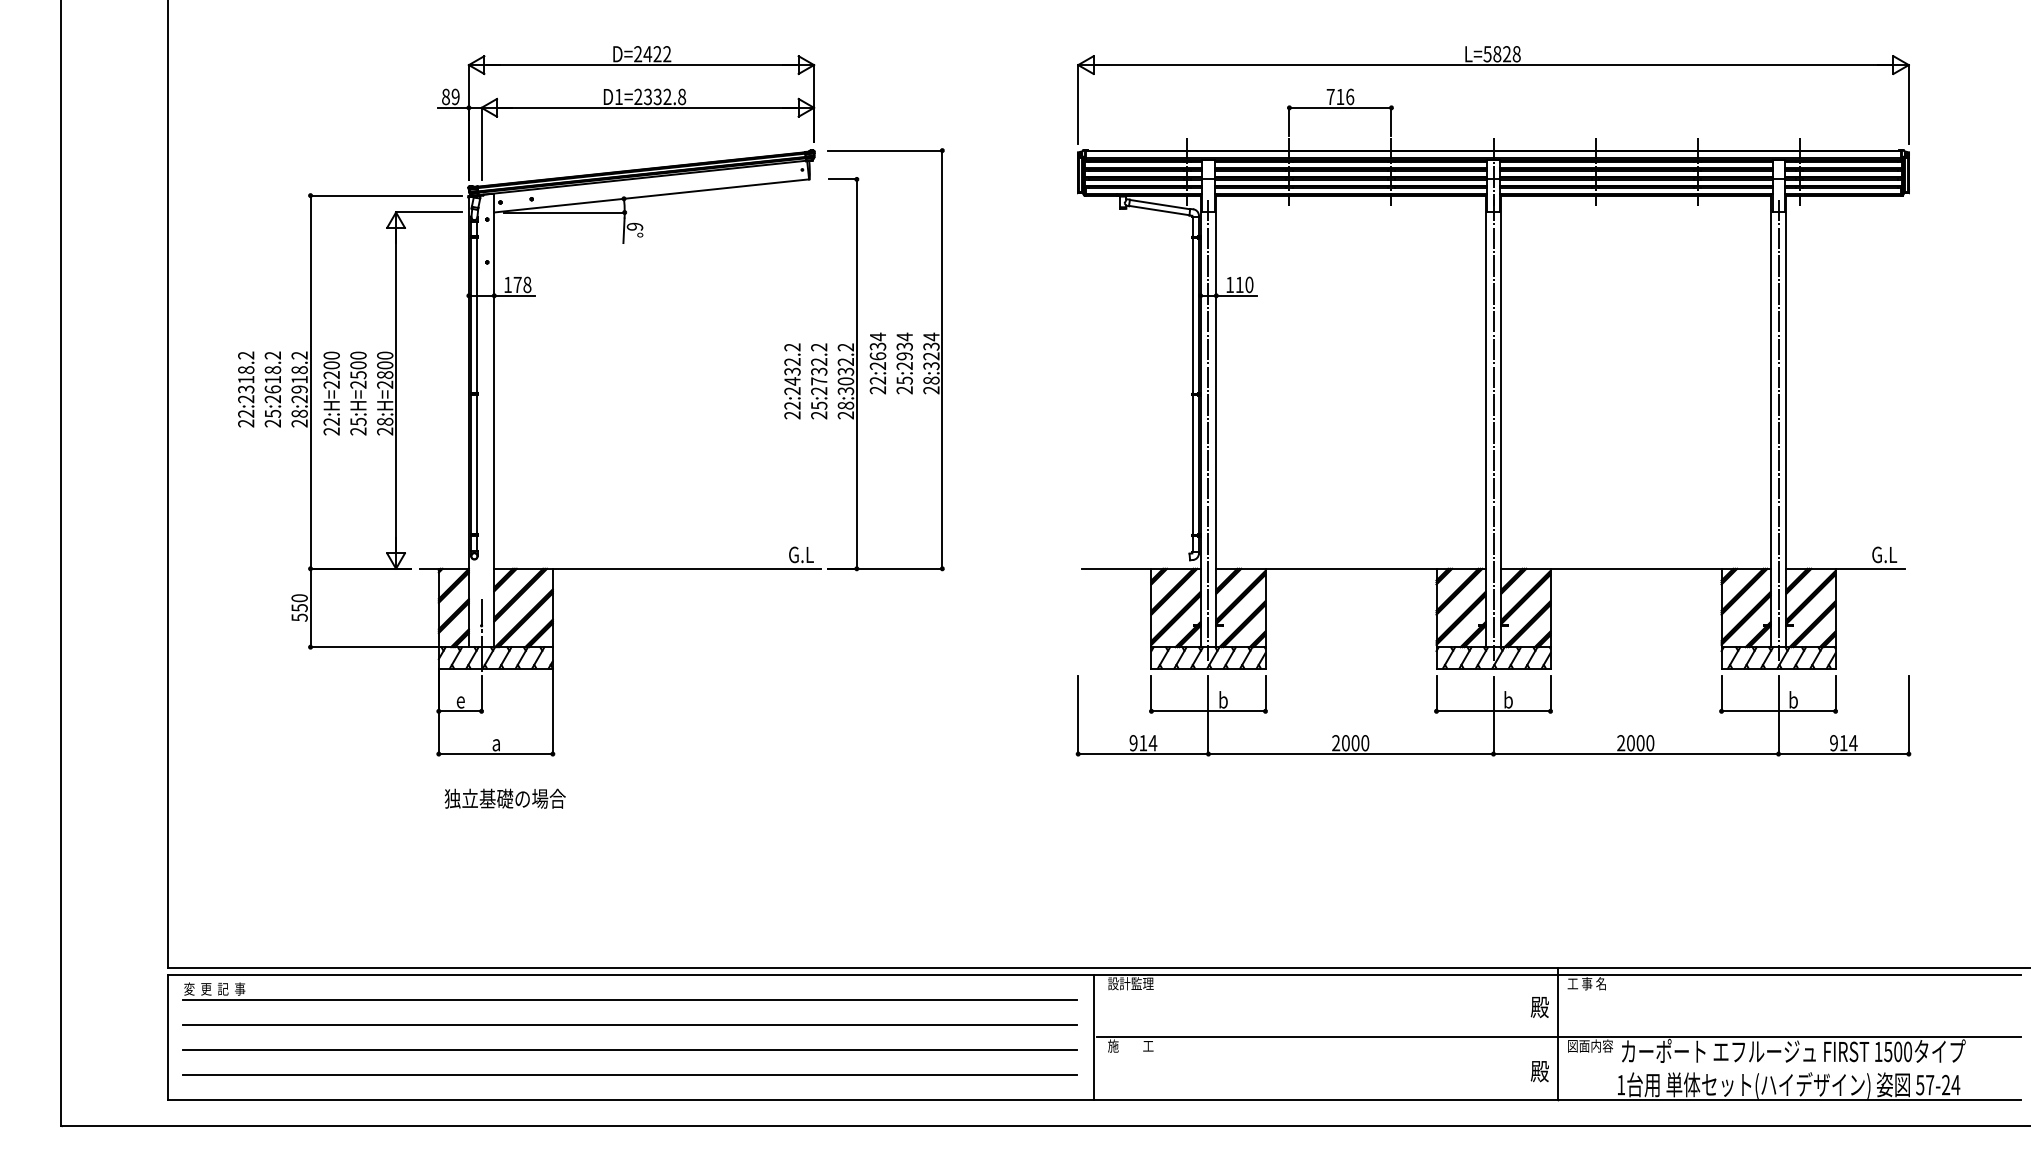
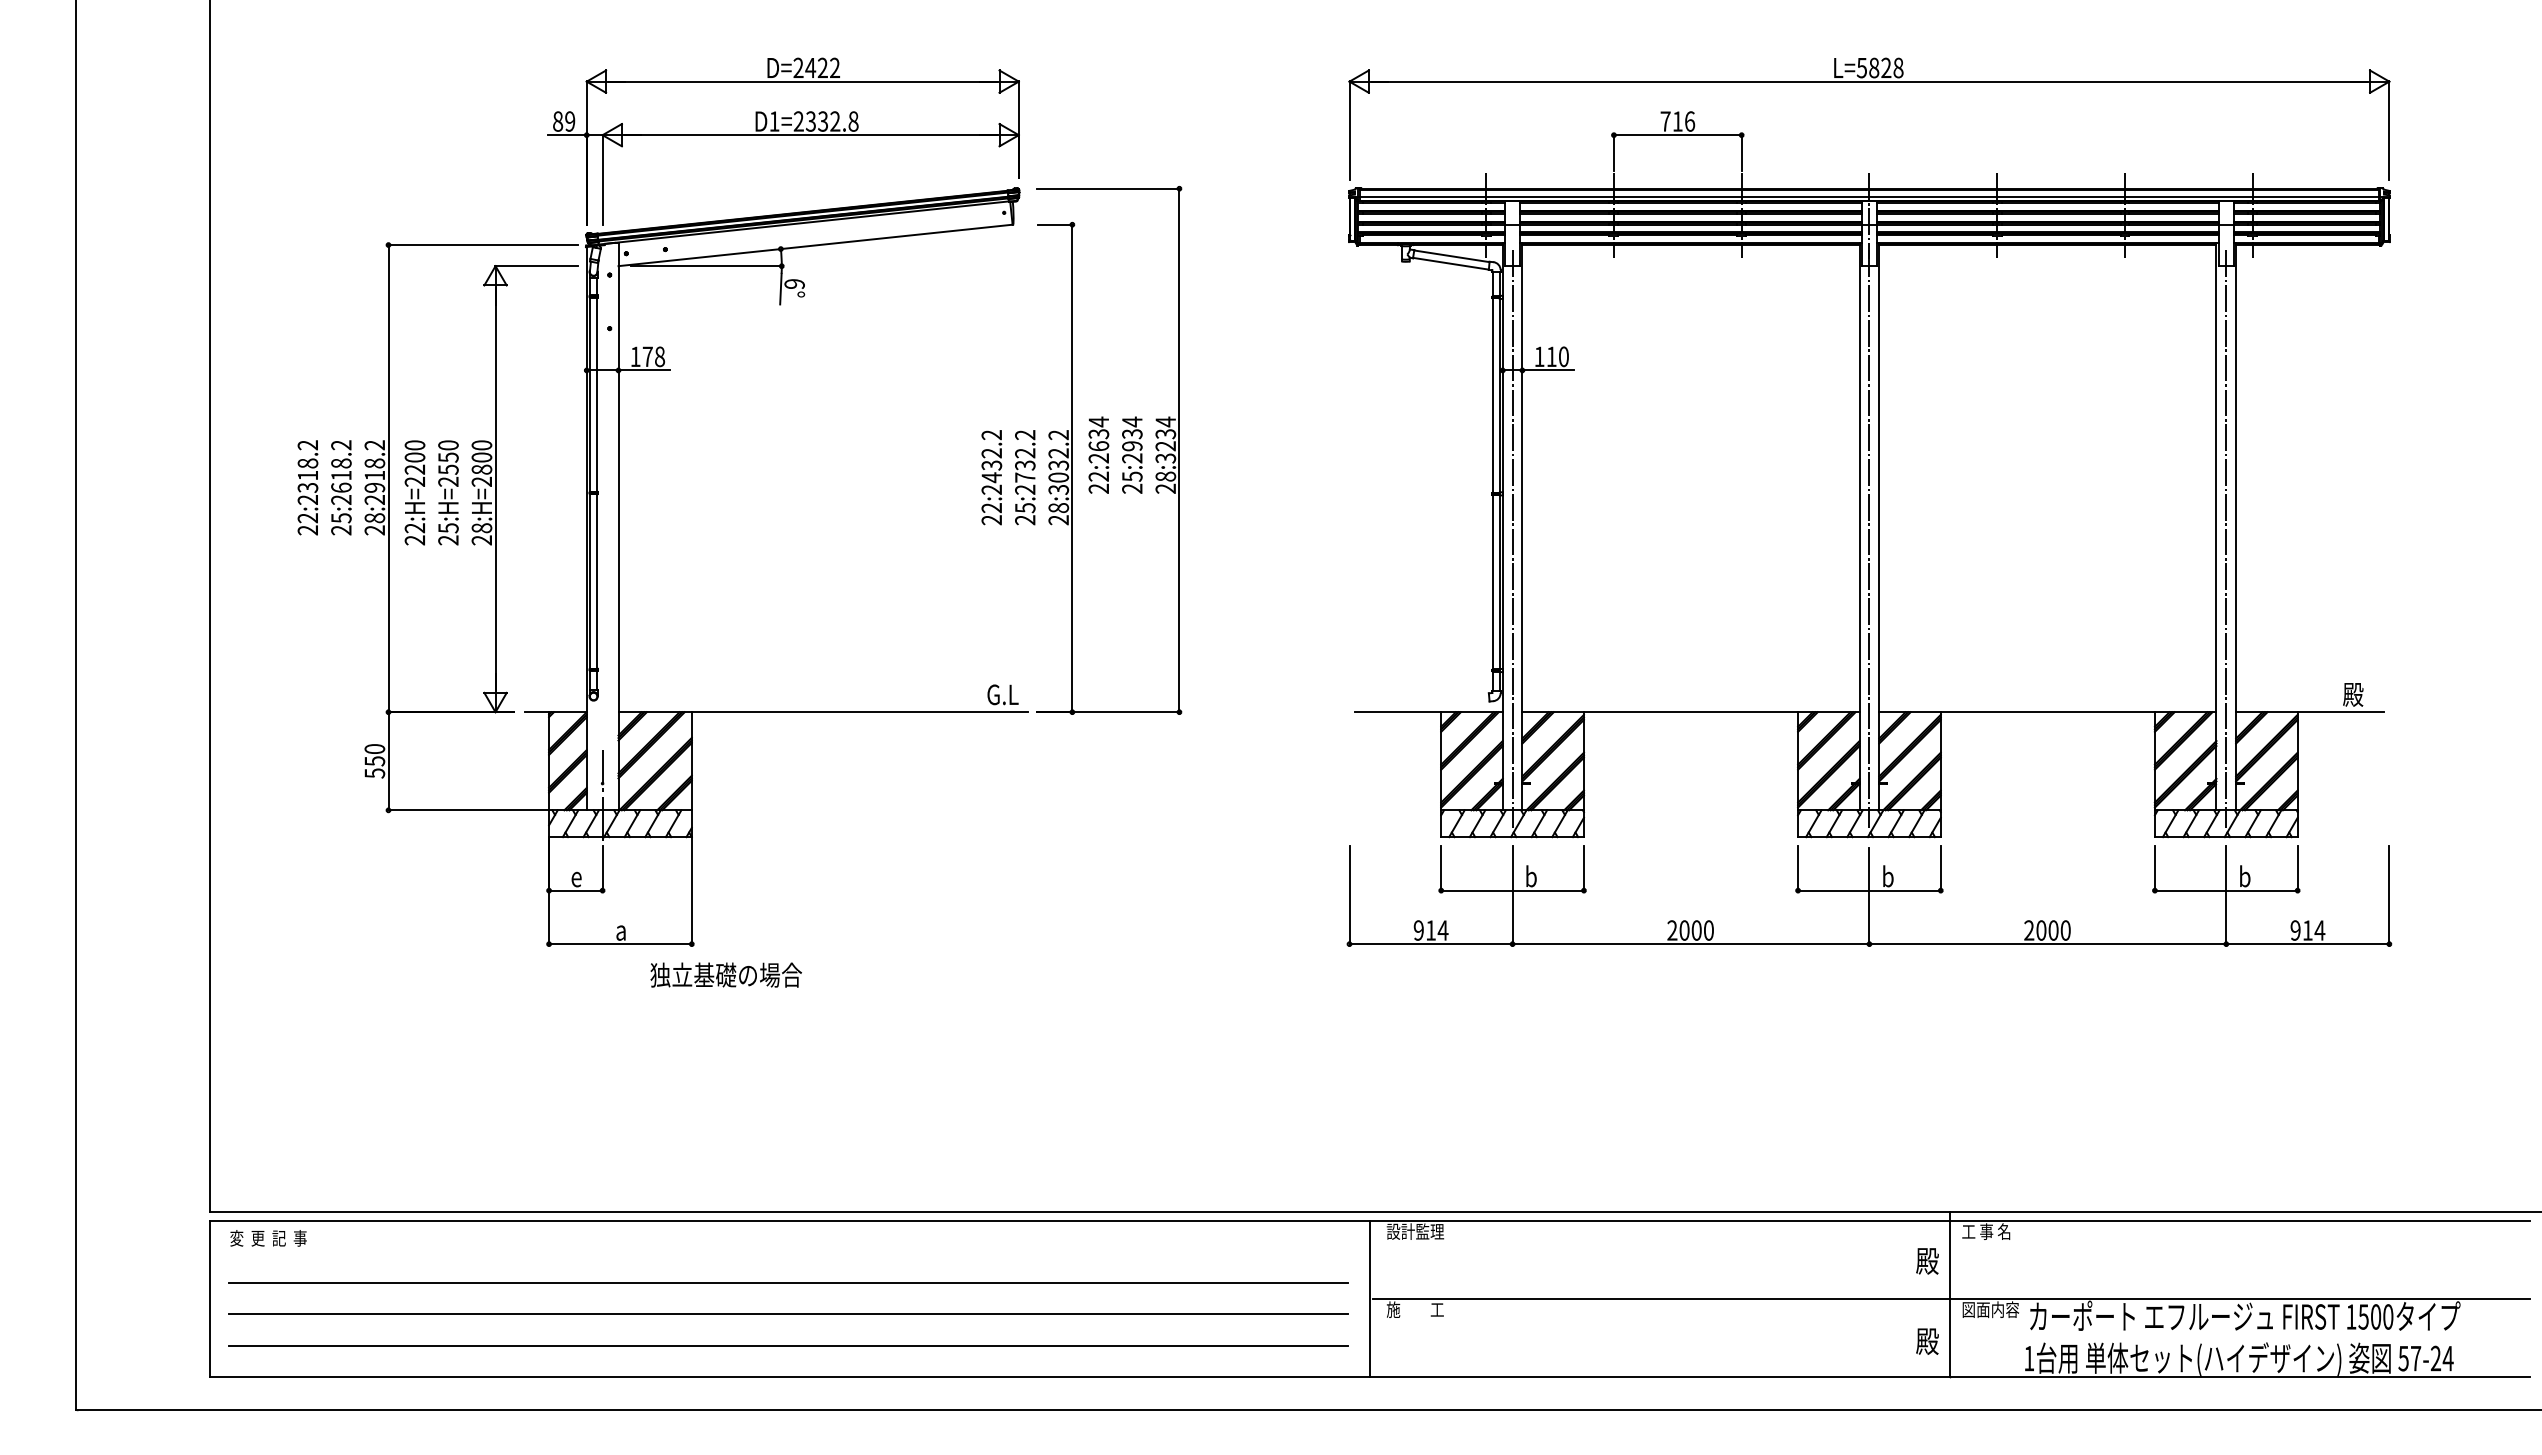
text: (358, 365) -> (448, 457), 25:H=2500 -> 25:H=2550
text: (1884, 554) -> (2358, 694), G.L -> 殿
text: (504, 798) -> (725, 974), moved
line: (630, 999) -> (788, 1251), removed

